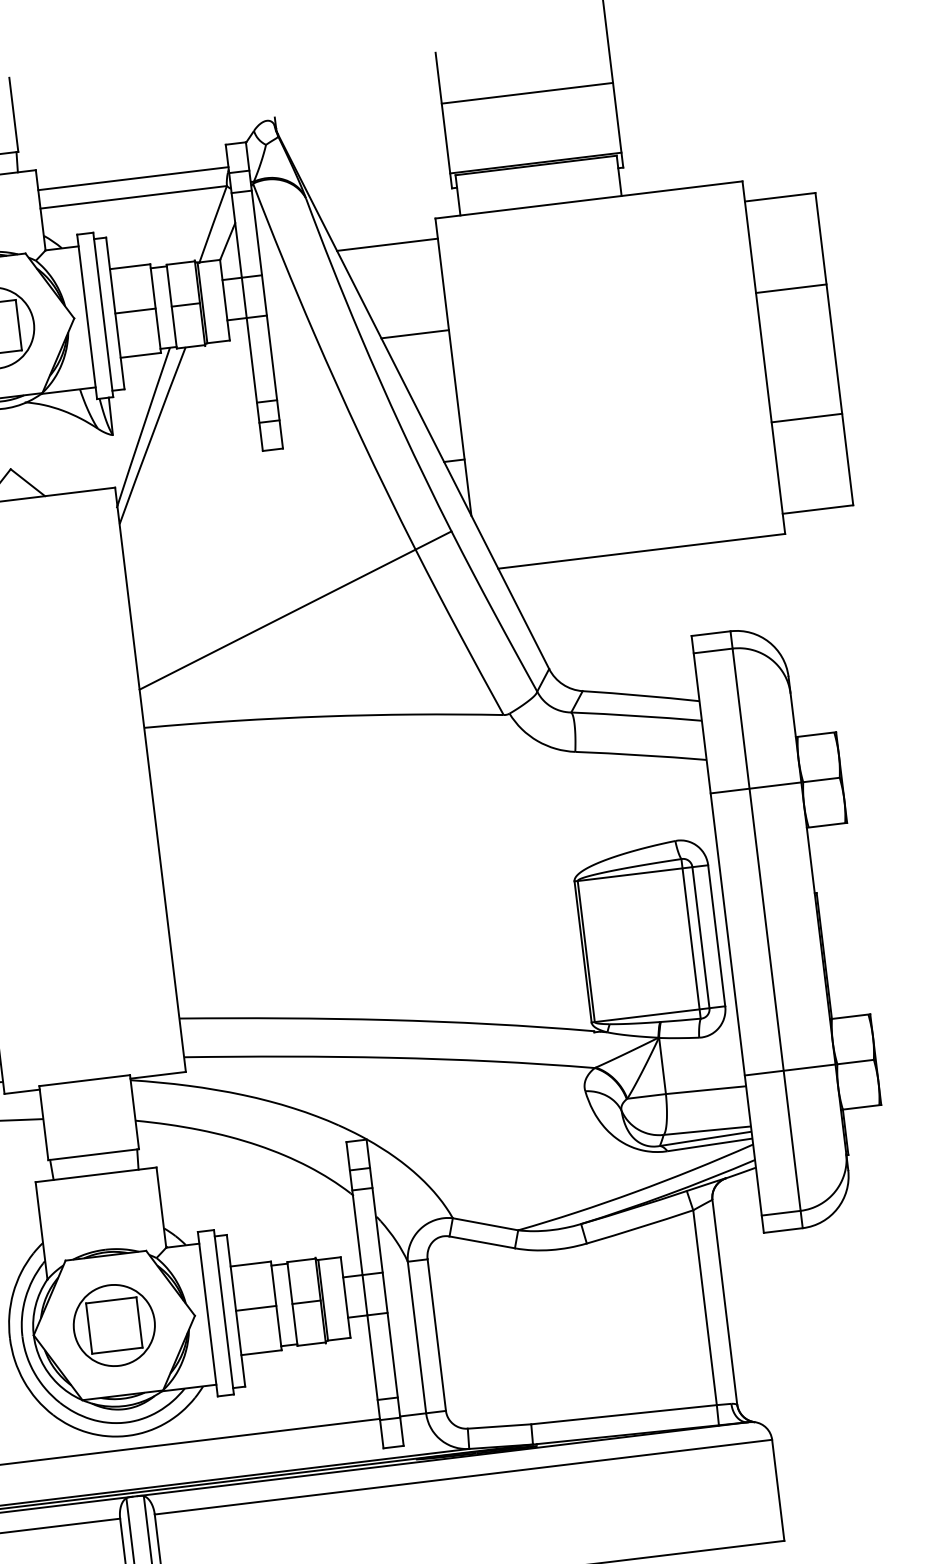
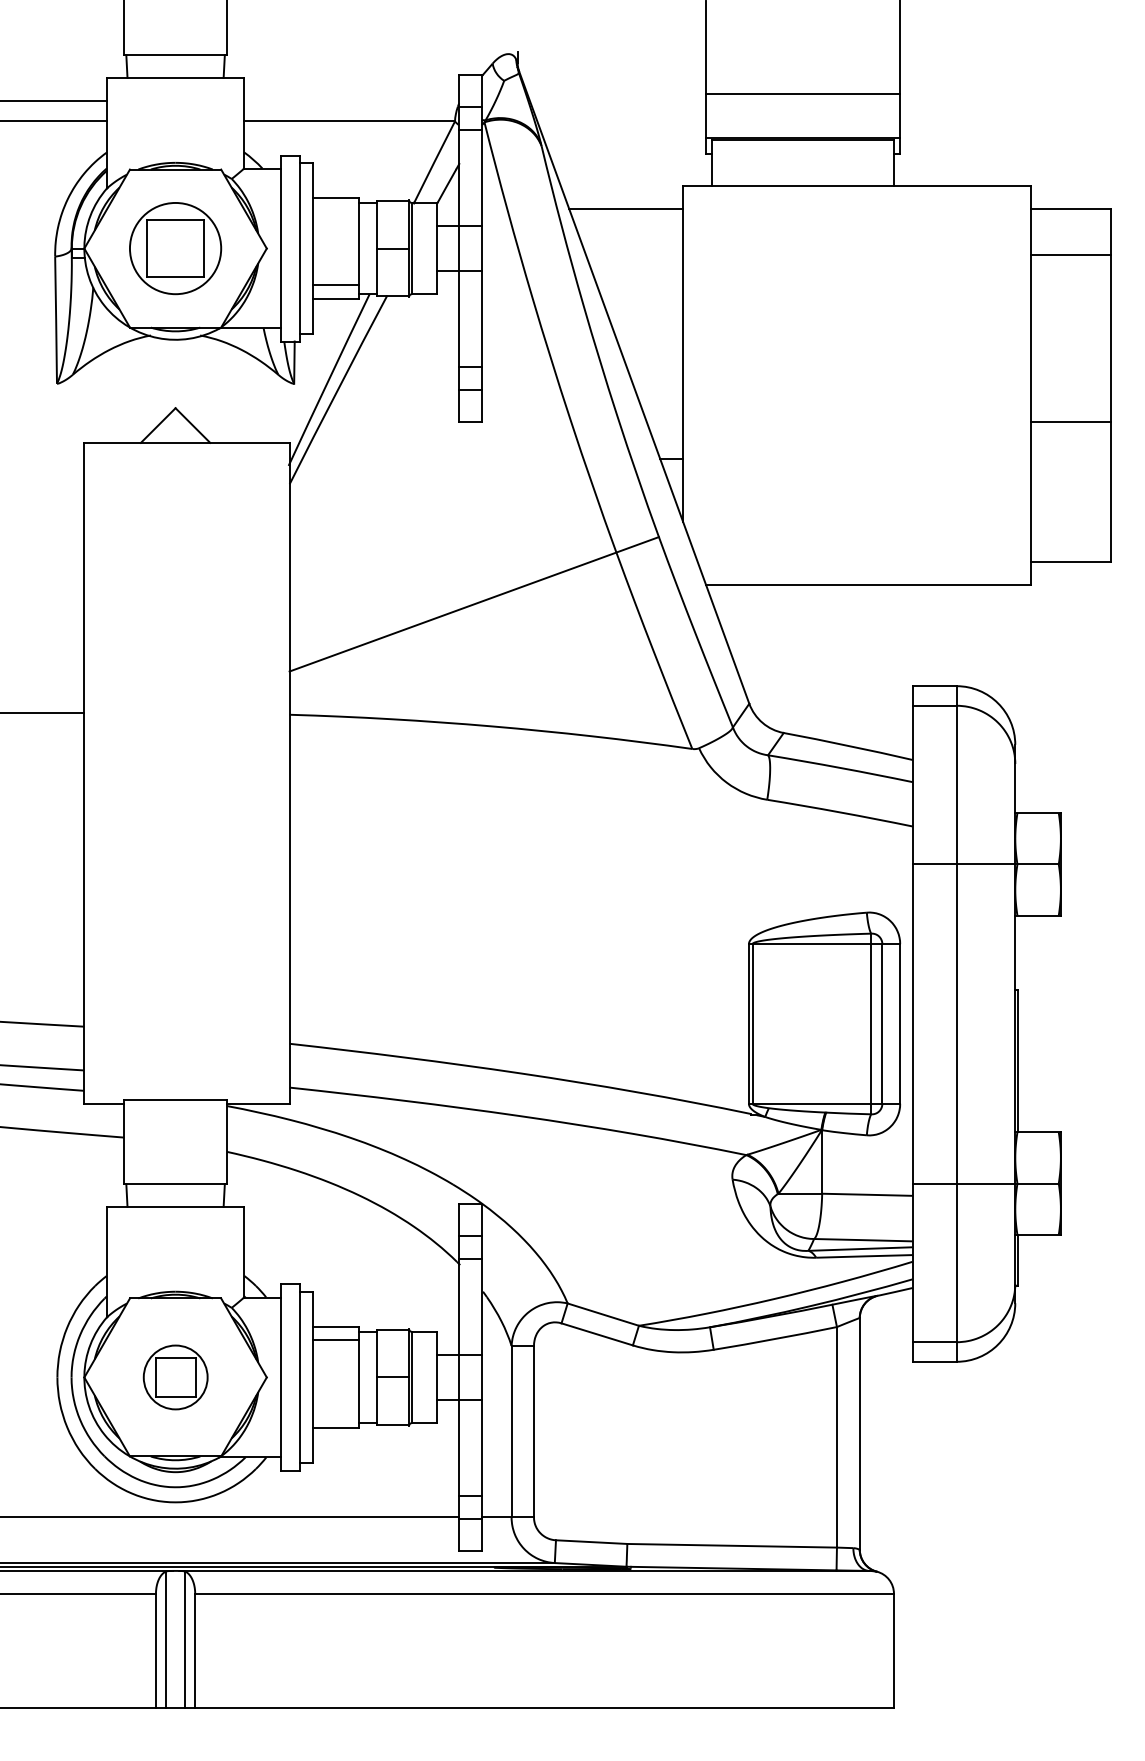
line: (527, 93) -> (802, 93), moved
line: (133, 178) -> (351, 100), removed
line: (791, 288) -> (1070, 255), moved
line: (134, 311) -> (335, 284), moved
line: (414, 334) -> (644, 312), removed
line: (806, 417) -> (1070, 421), moved
line: (255, 1308) -> (335, 1340), moved
part: (114, 1325) -> (175, 1377), size x0.7

